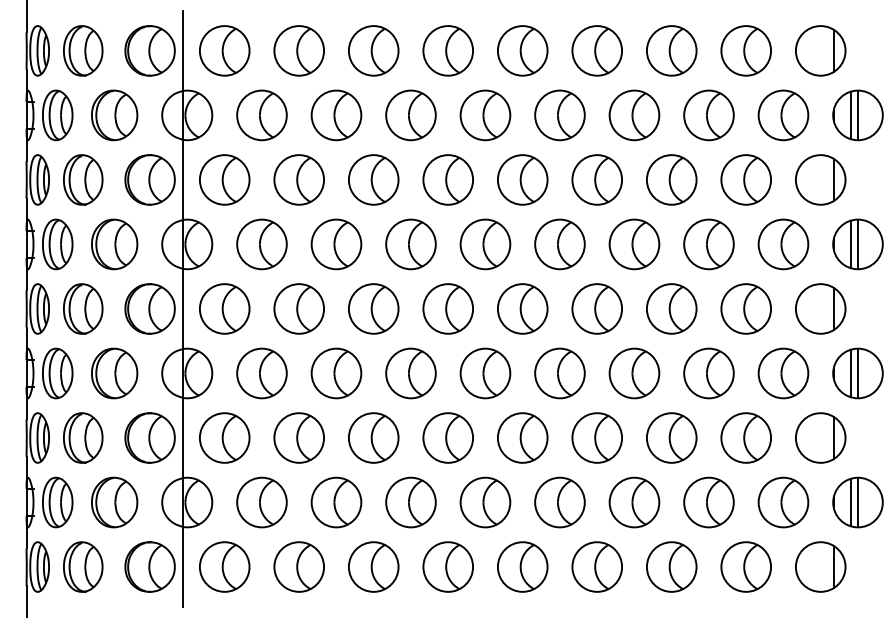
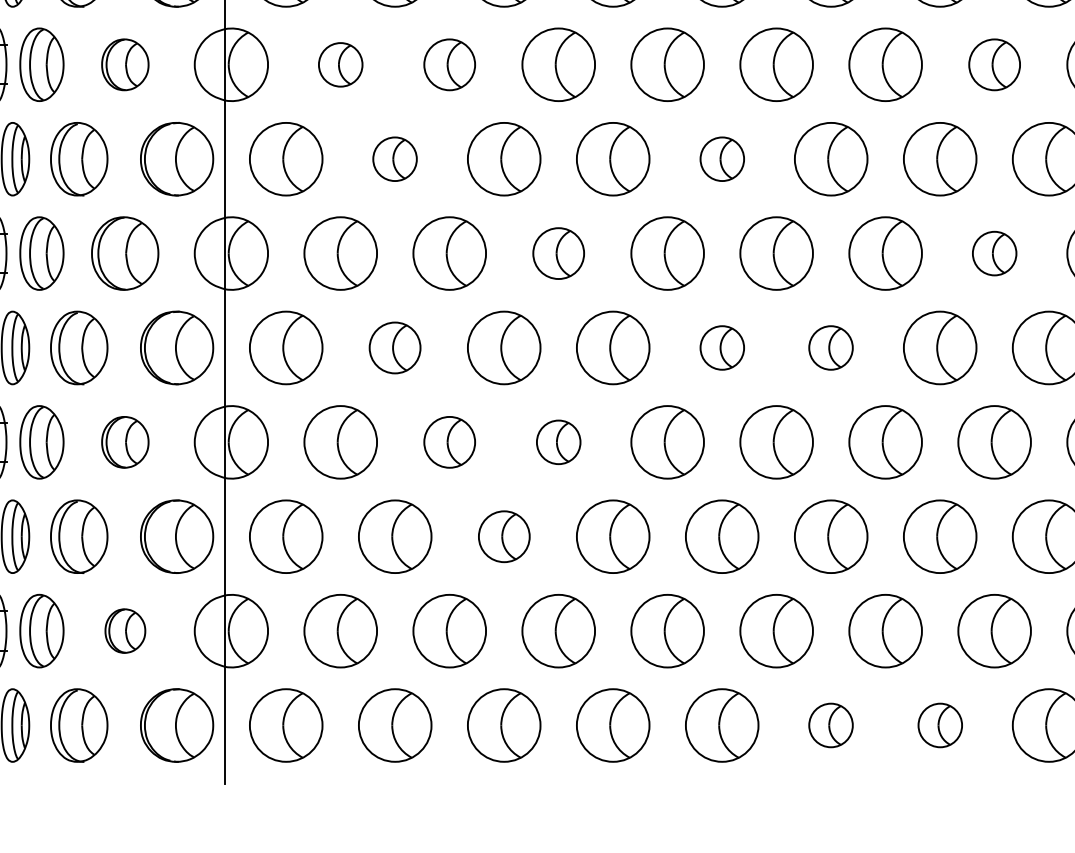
part: (114, 115) -> (124, 64), size x0.7
part: (261, 115) -> (340, 64), size x0.6
part: (336, 115) -> (449, 64), size x0.7
part: (708, 115) -> (993, 64), size x0.7
part: (298, 179) -> (394, 158), size x0.6
part: (522, 179) -> (721, 158), size x0.6
part: (410, 244) -> (557, 253), size x0.7
part: (708, 244) -> (993, 253), size x0.6
part: (298, 308) -> (394, 347), size x0.7
part: (522, 308) -> (721, 347), size x0.6
part: (596, 308) -> (830, 347), size x0.6
part: (114, 373) -> (124, 442), size x0.7
part: (336, 373) -> (449, 442), size x0.7
part: (410, 373) -> (557, 442), size x0.6
part: (373, 437) -> (503, 535), size x0.7
part: (114, 502) -> (124, 631), size x0.6
part: (596, 566) -> (830, 724), size x0.6
part: (671, 566) -> (939, 724), size x0.6

